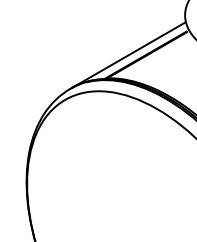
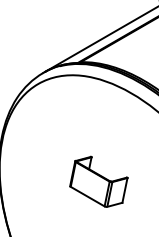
part: (124, 196) -> (98, 181), added

